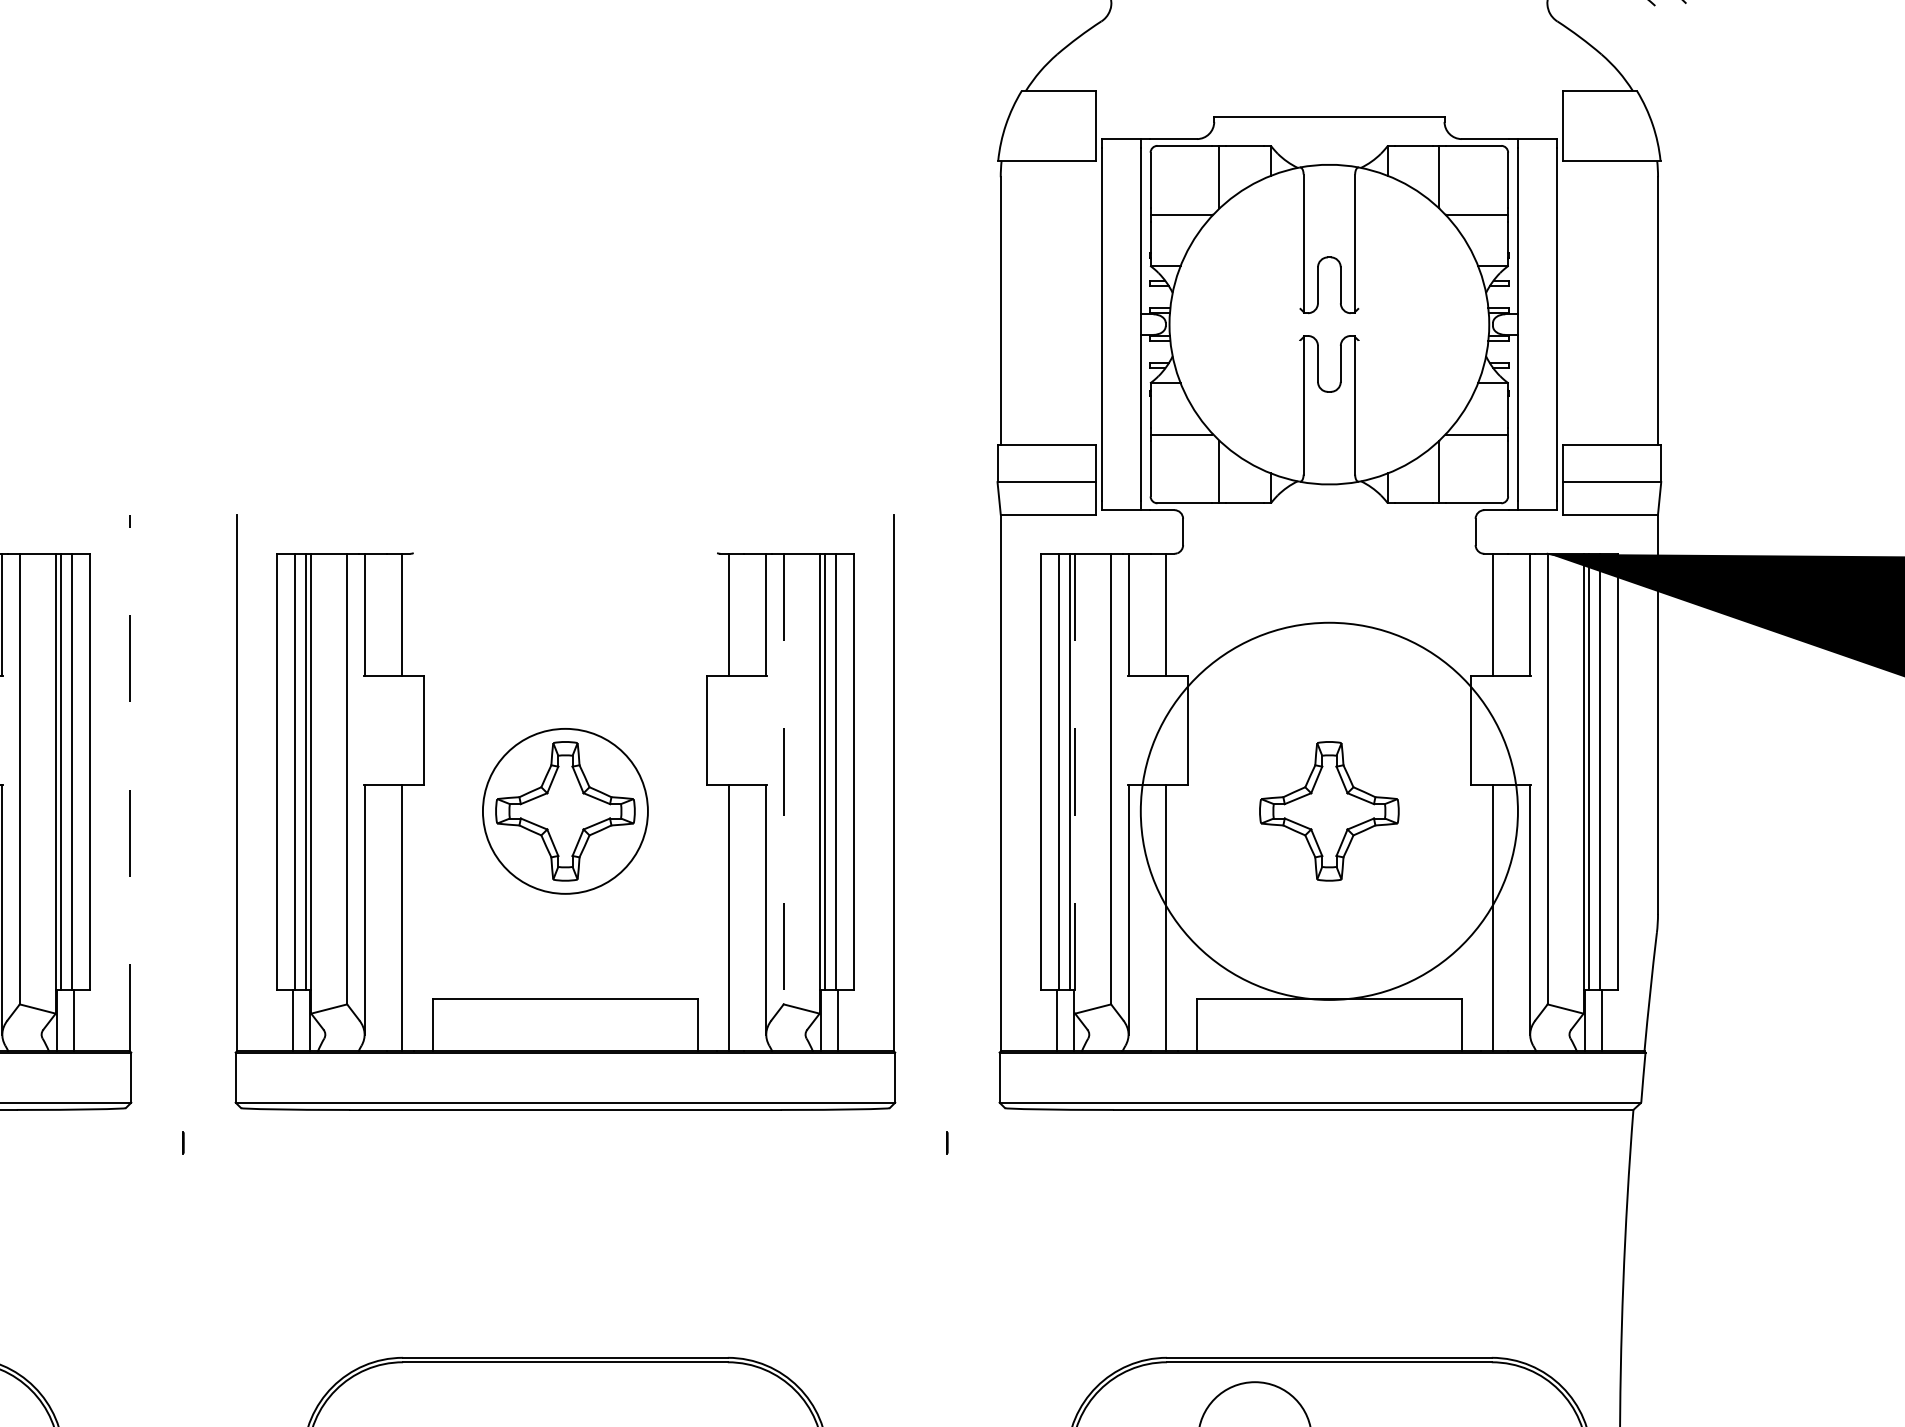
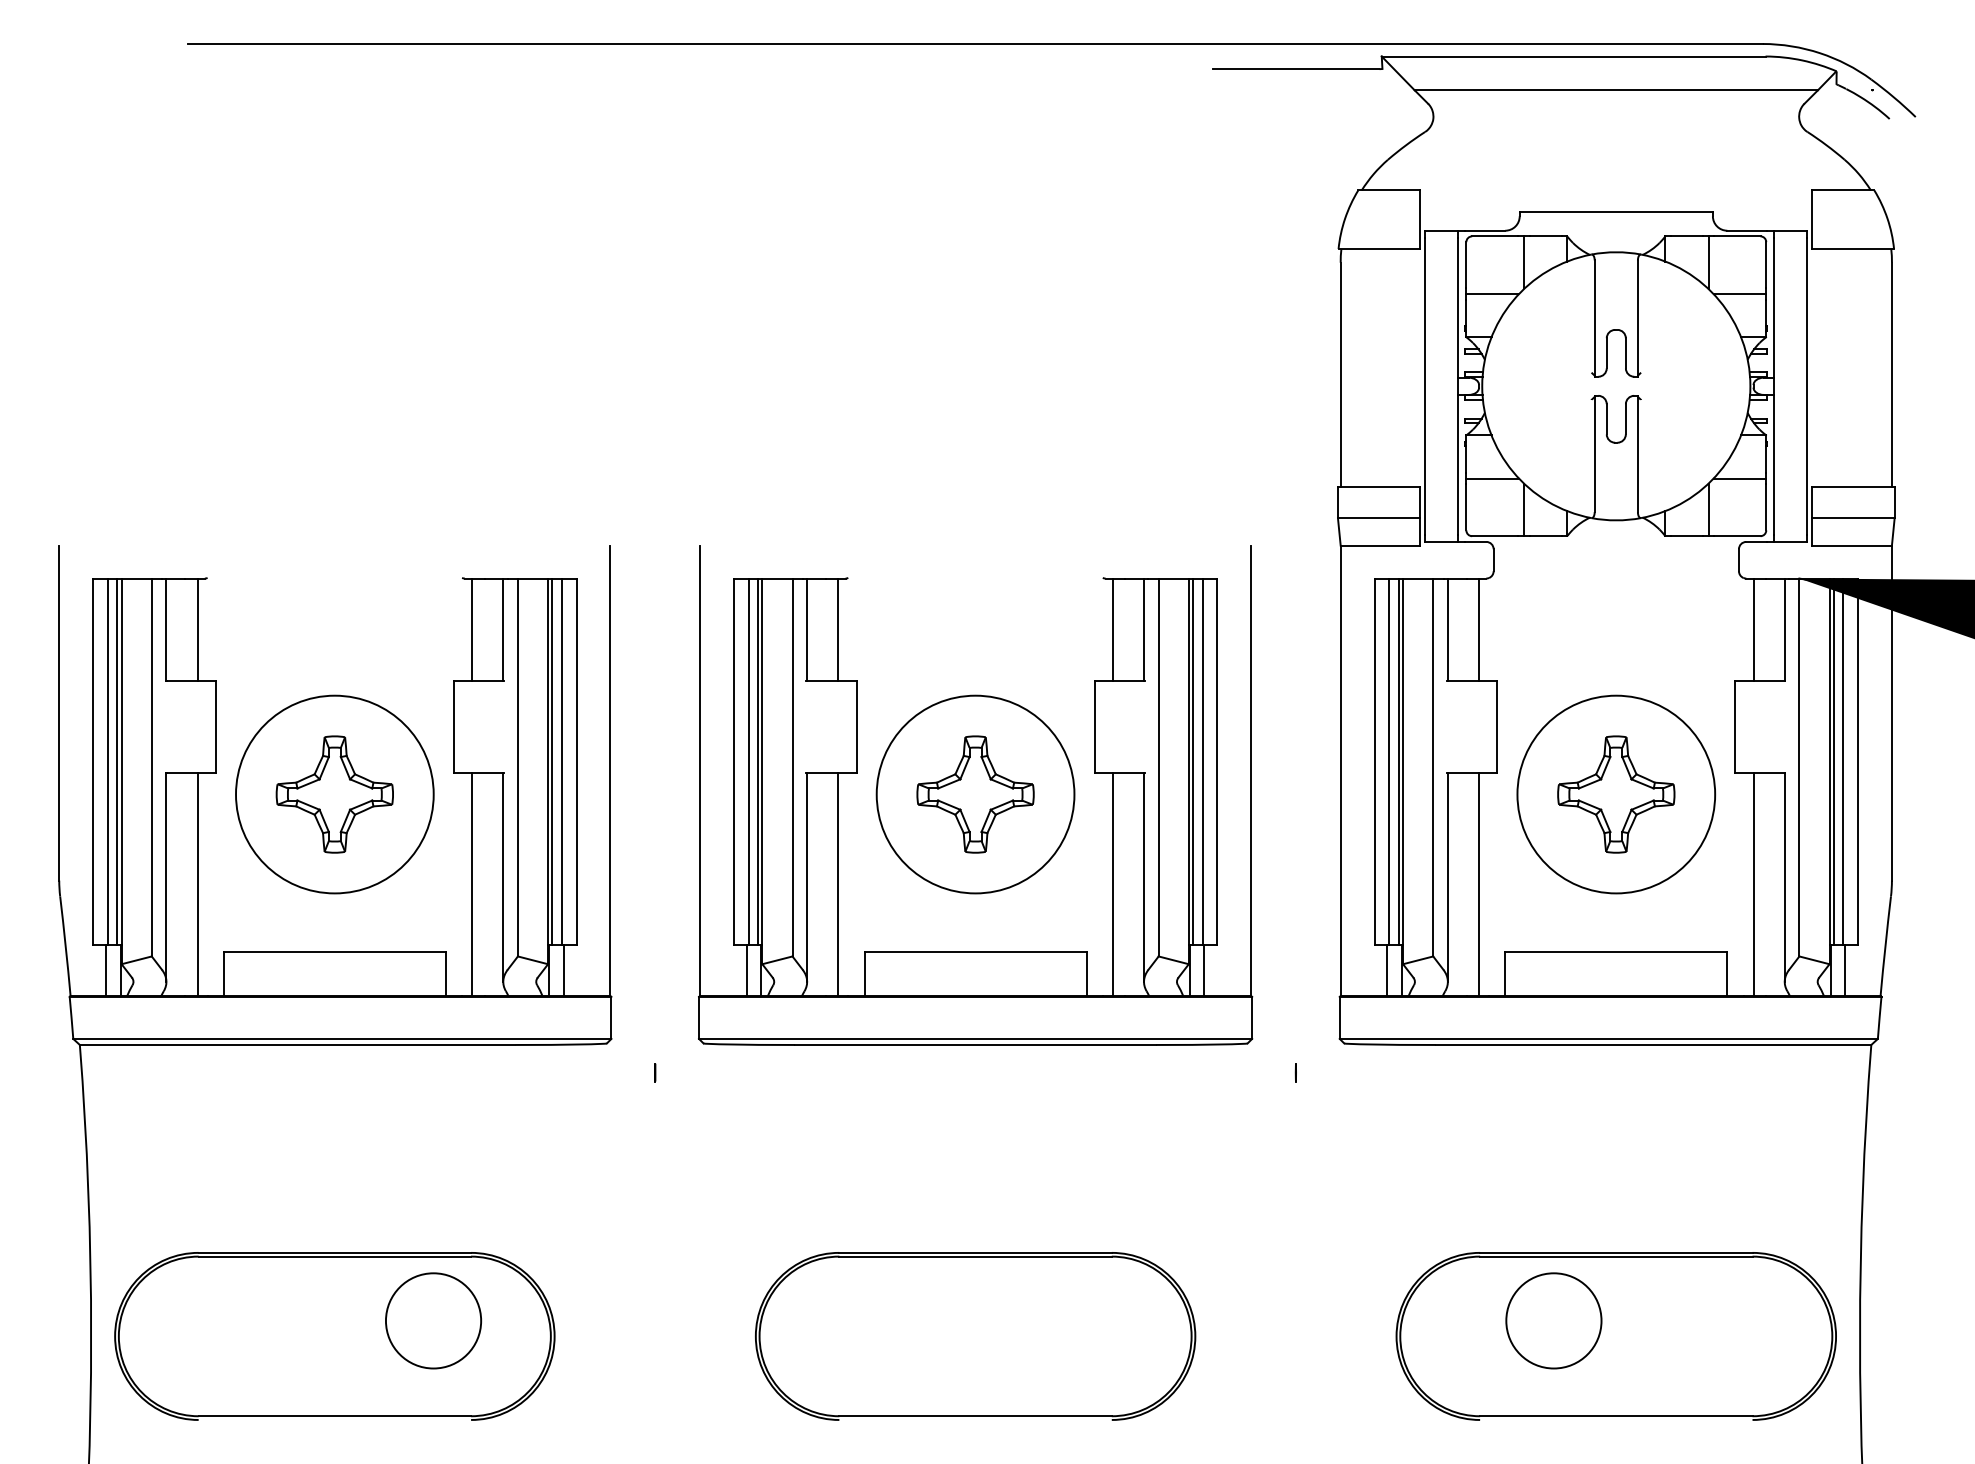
line: (783, 779) -> (1158, 767), dashed -> solid
line: (130, 782) -> (610, 770), dashed -> solid
line: (1075, 783) -> (1403, 771), dashed -> solid
circle: (565, 811) -> (975, 794), size x1.43
circle: (1329, 811) -> (1616, 794), size x0.62

